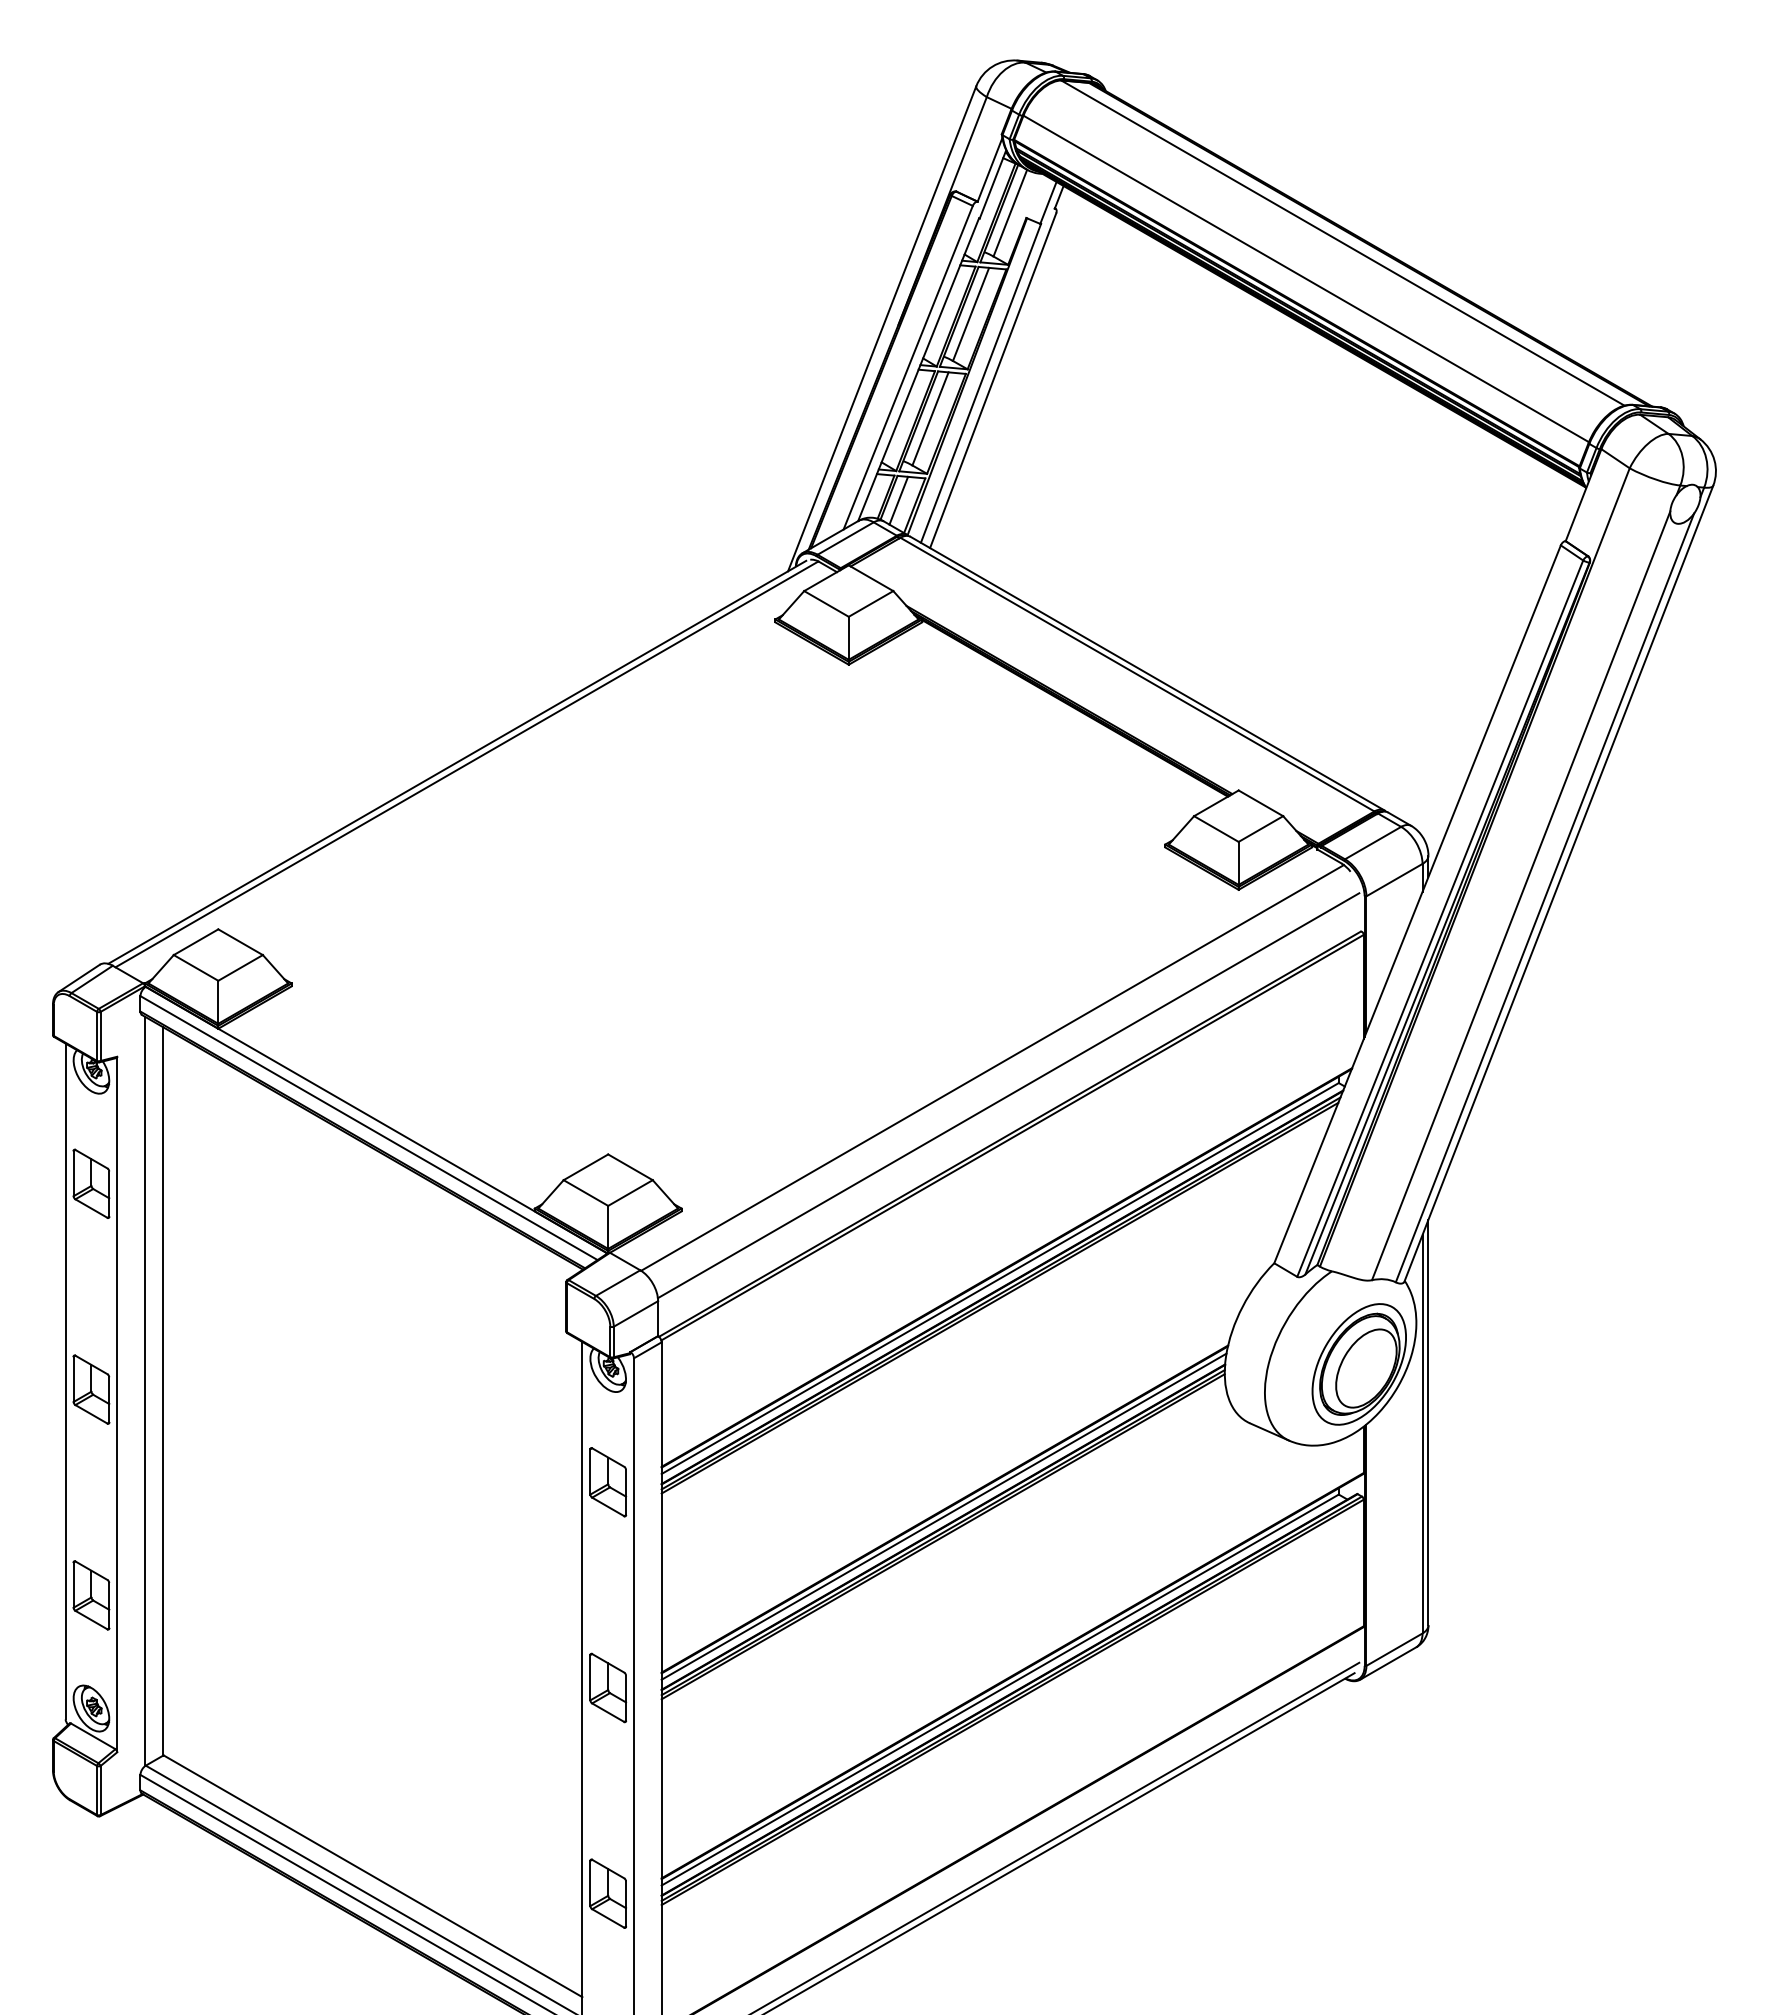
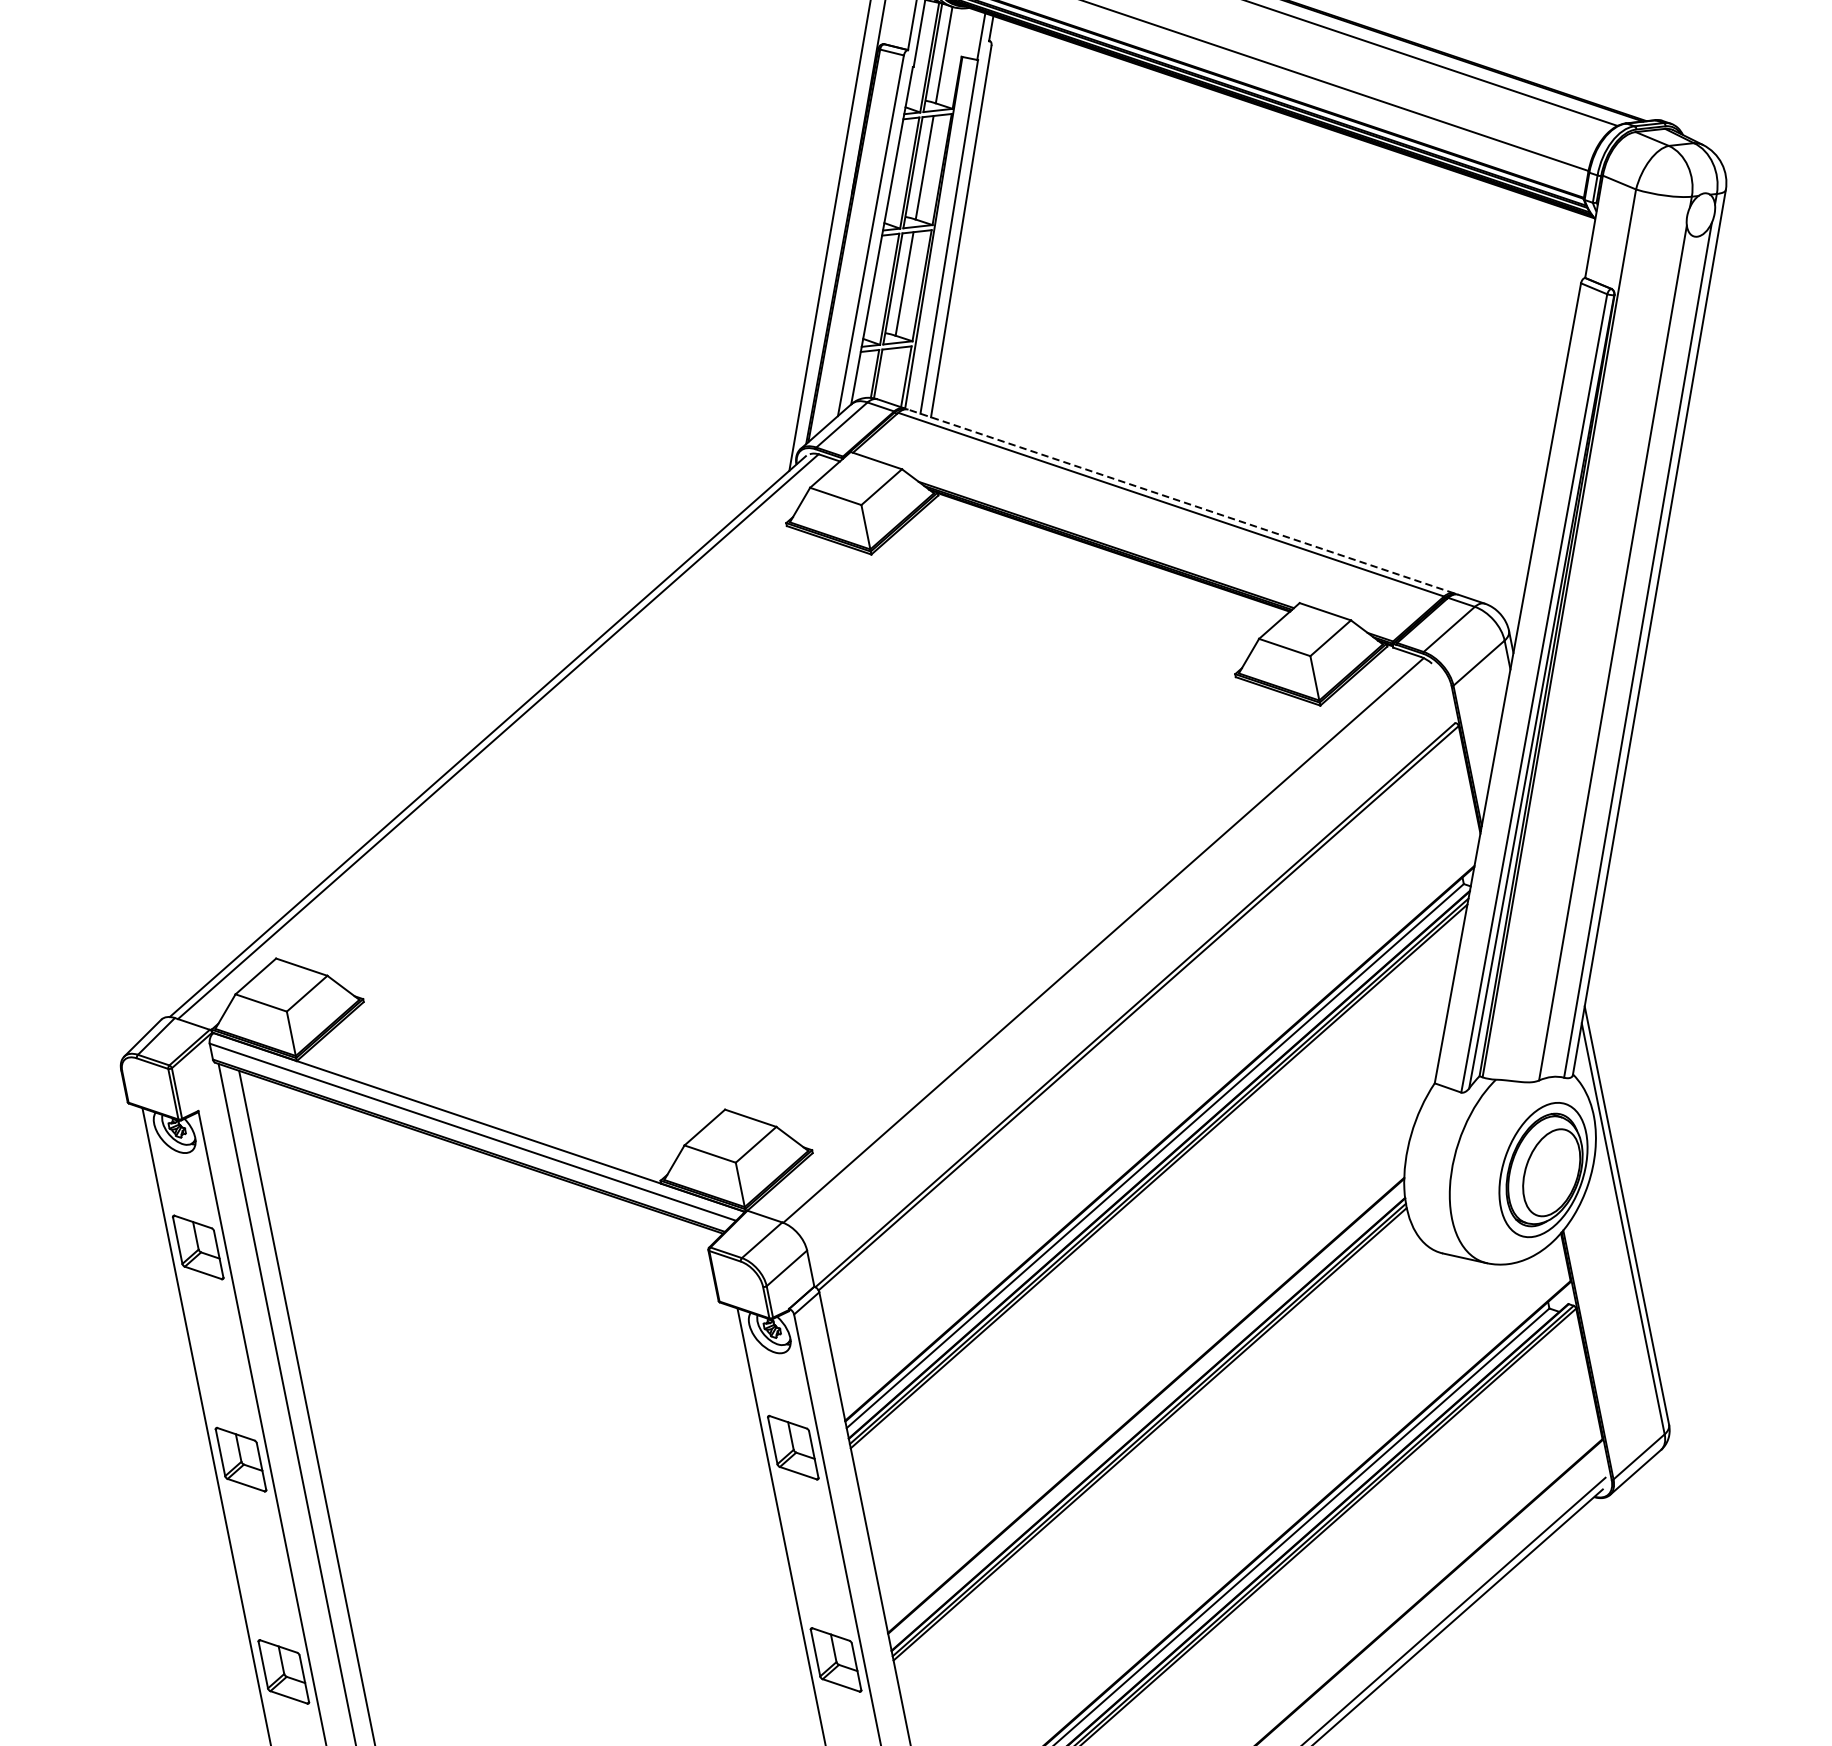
line: (898, 500) -> (888, 374), removed
line: (1147, 673) -> (1181, 501), solid -> dashed
line: (1008, 1095) -> (1125, 965), removed
line: (943, 1516) -> (1146, 1413), removed

